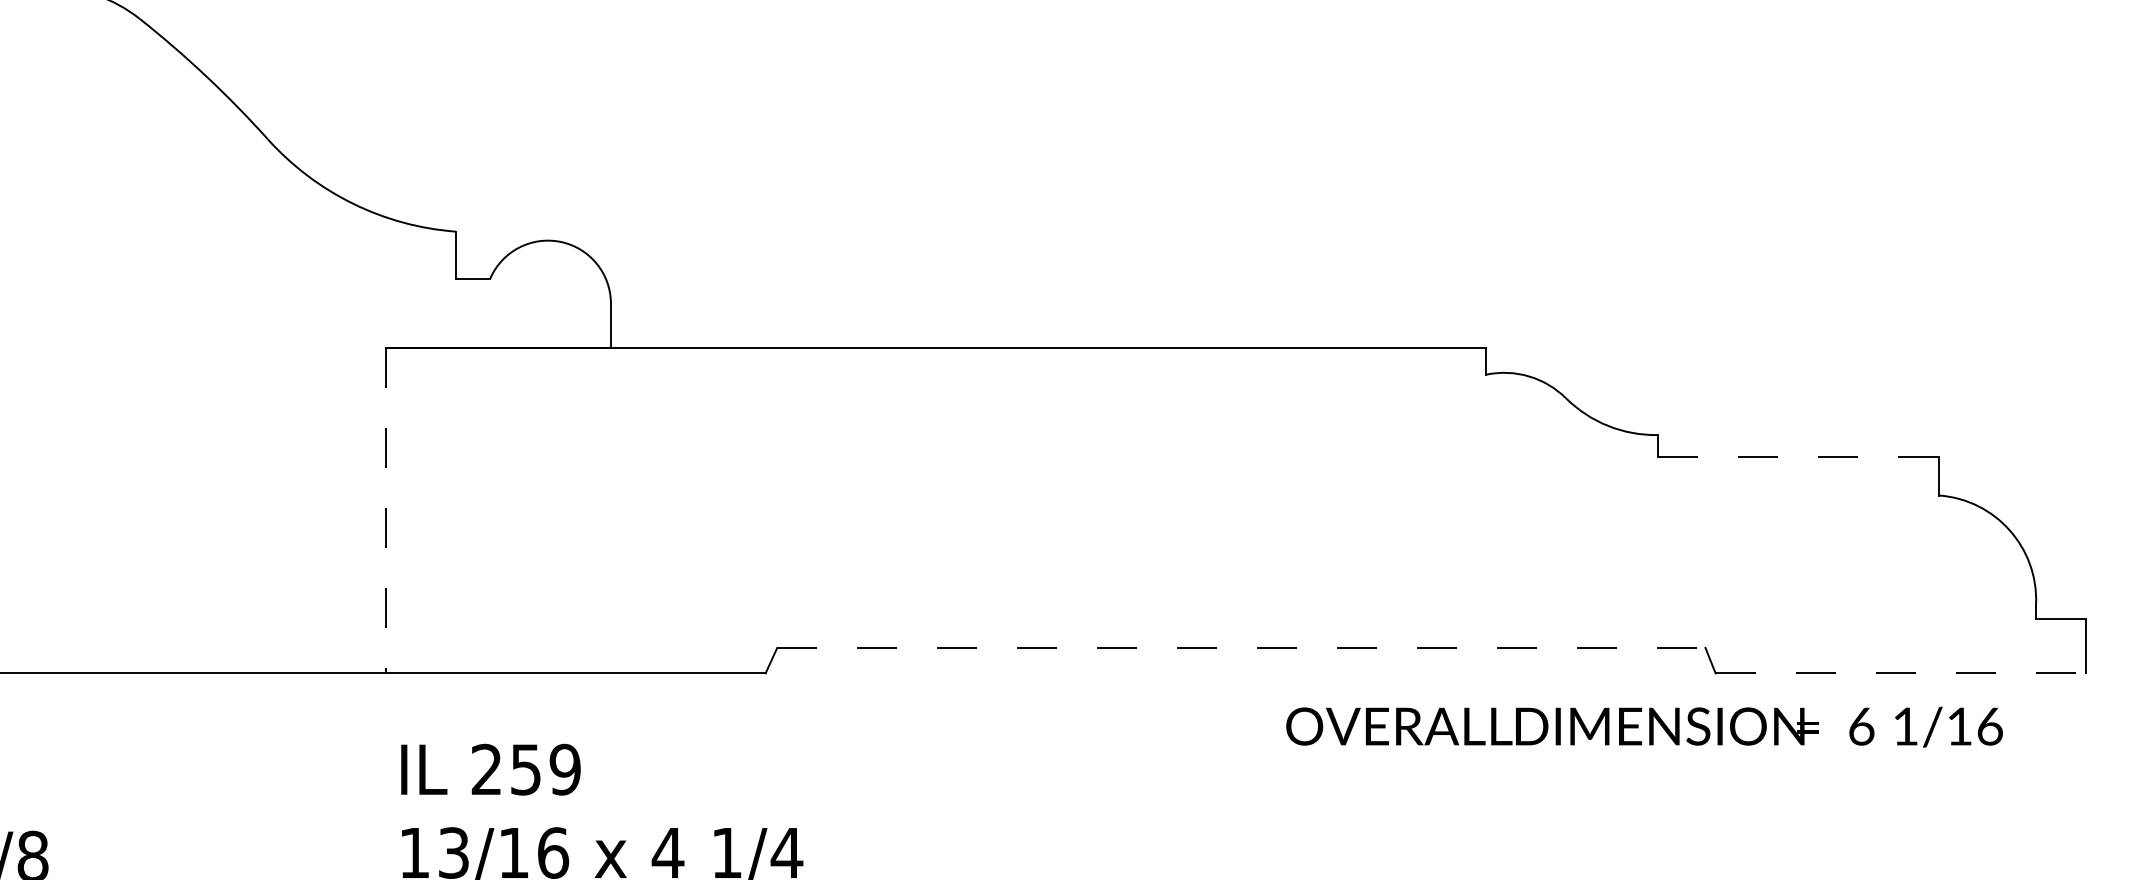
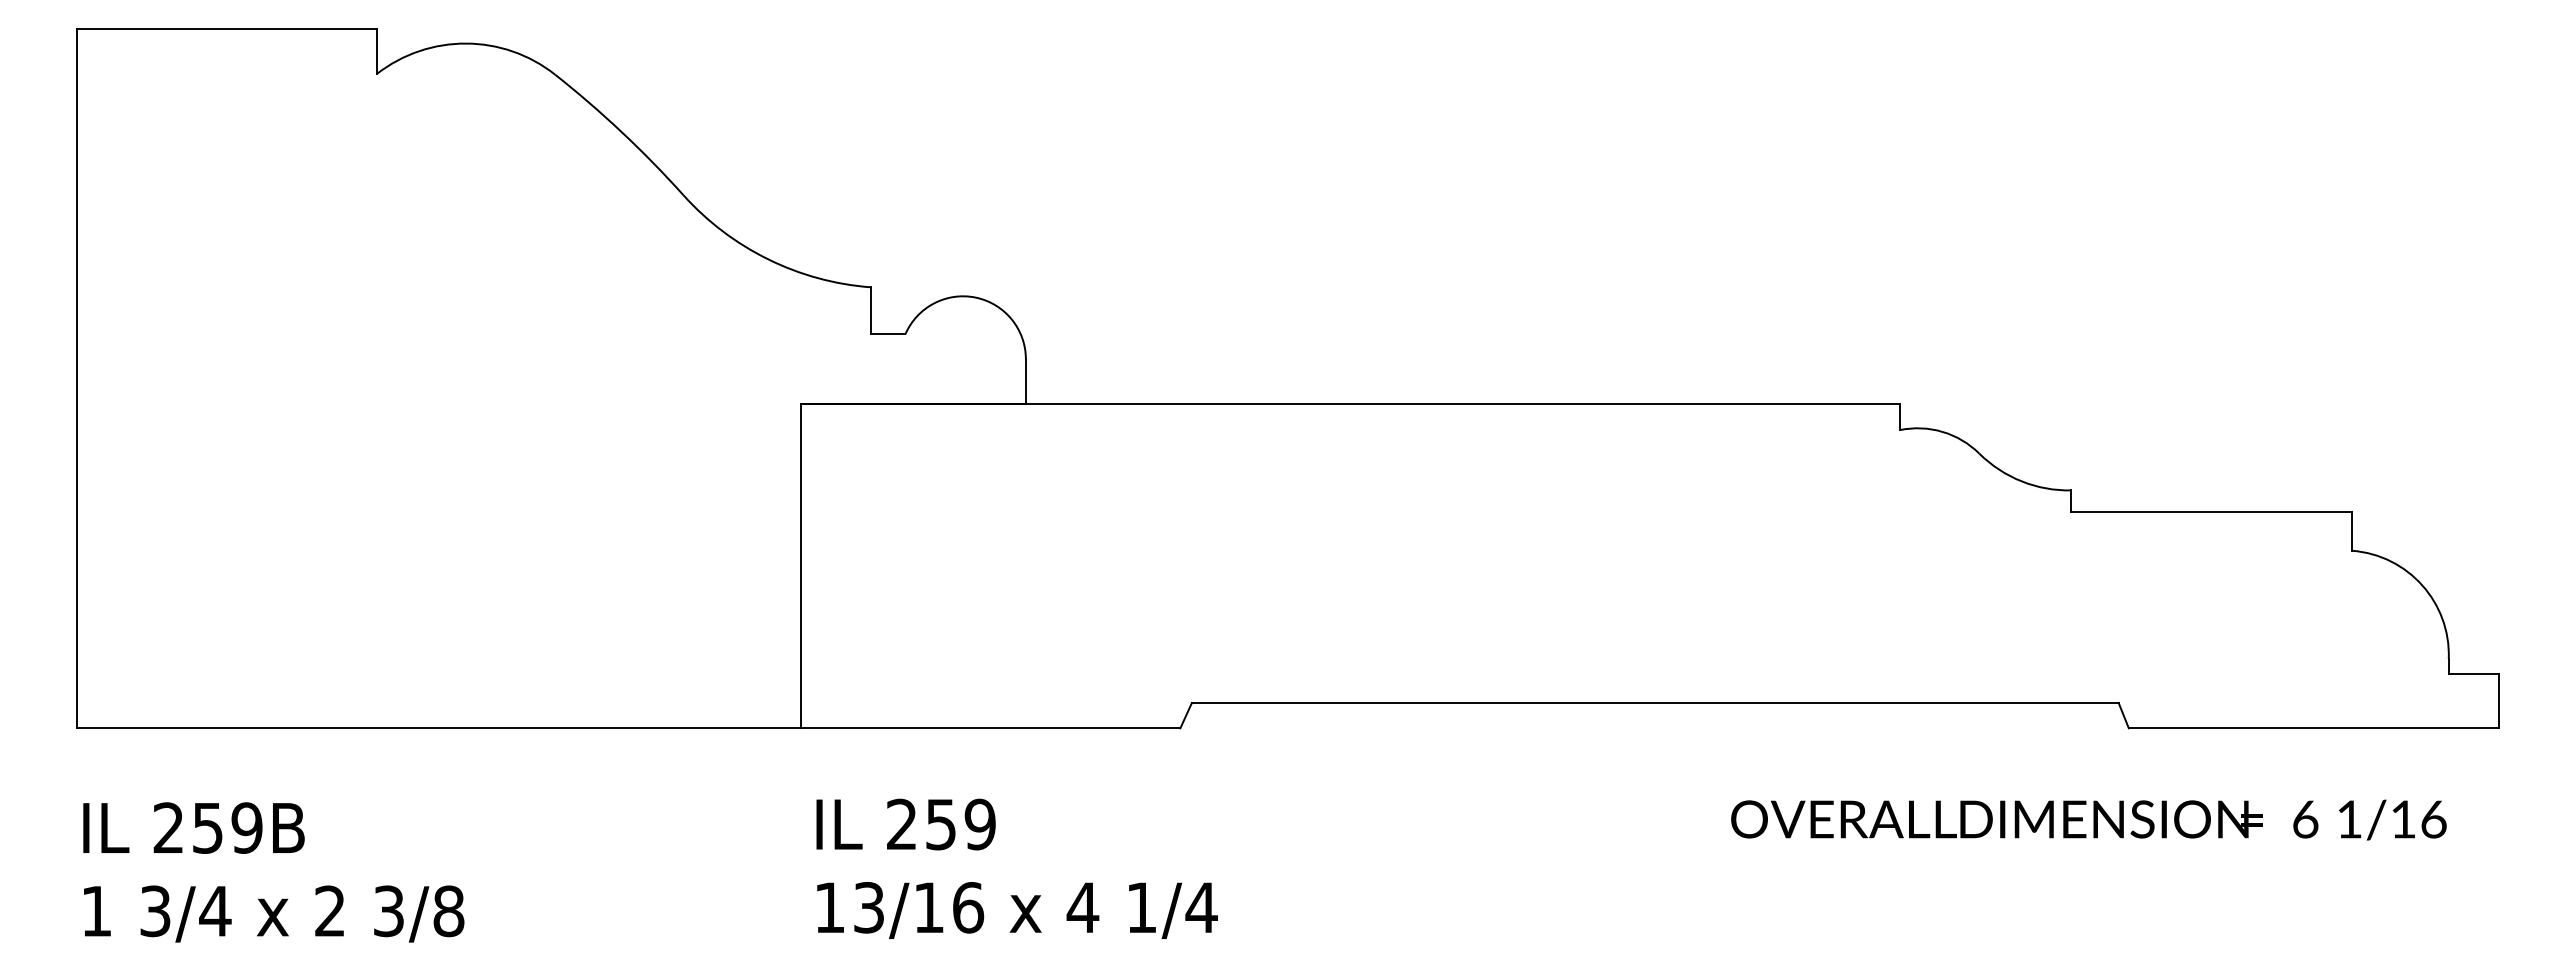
line: (1799, 456) -> (2212, 511), dashed -> solid
line: (386, 511) -> (801, 566), dashed -> solid
line: (1241, 647) -> (1655, 702), dashed -> solid
line: (1900, 673) -> (2313, 728), dashed -> solid
text: (1644, 726) -> (2088, 819), moved

